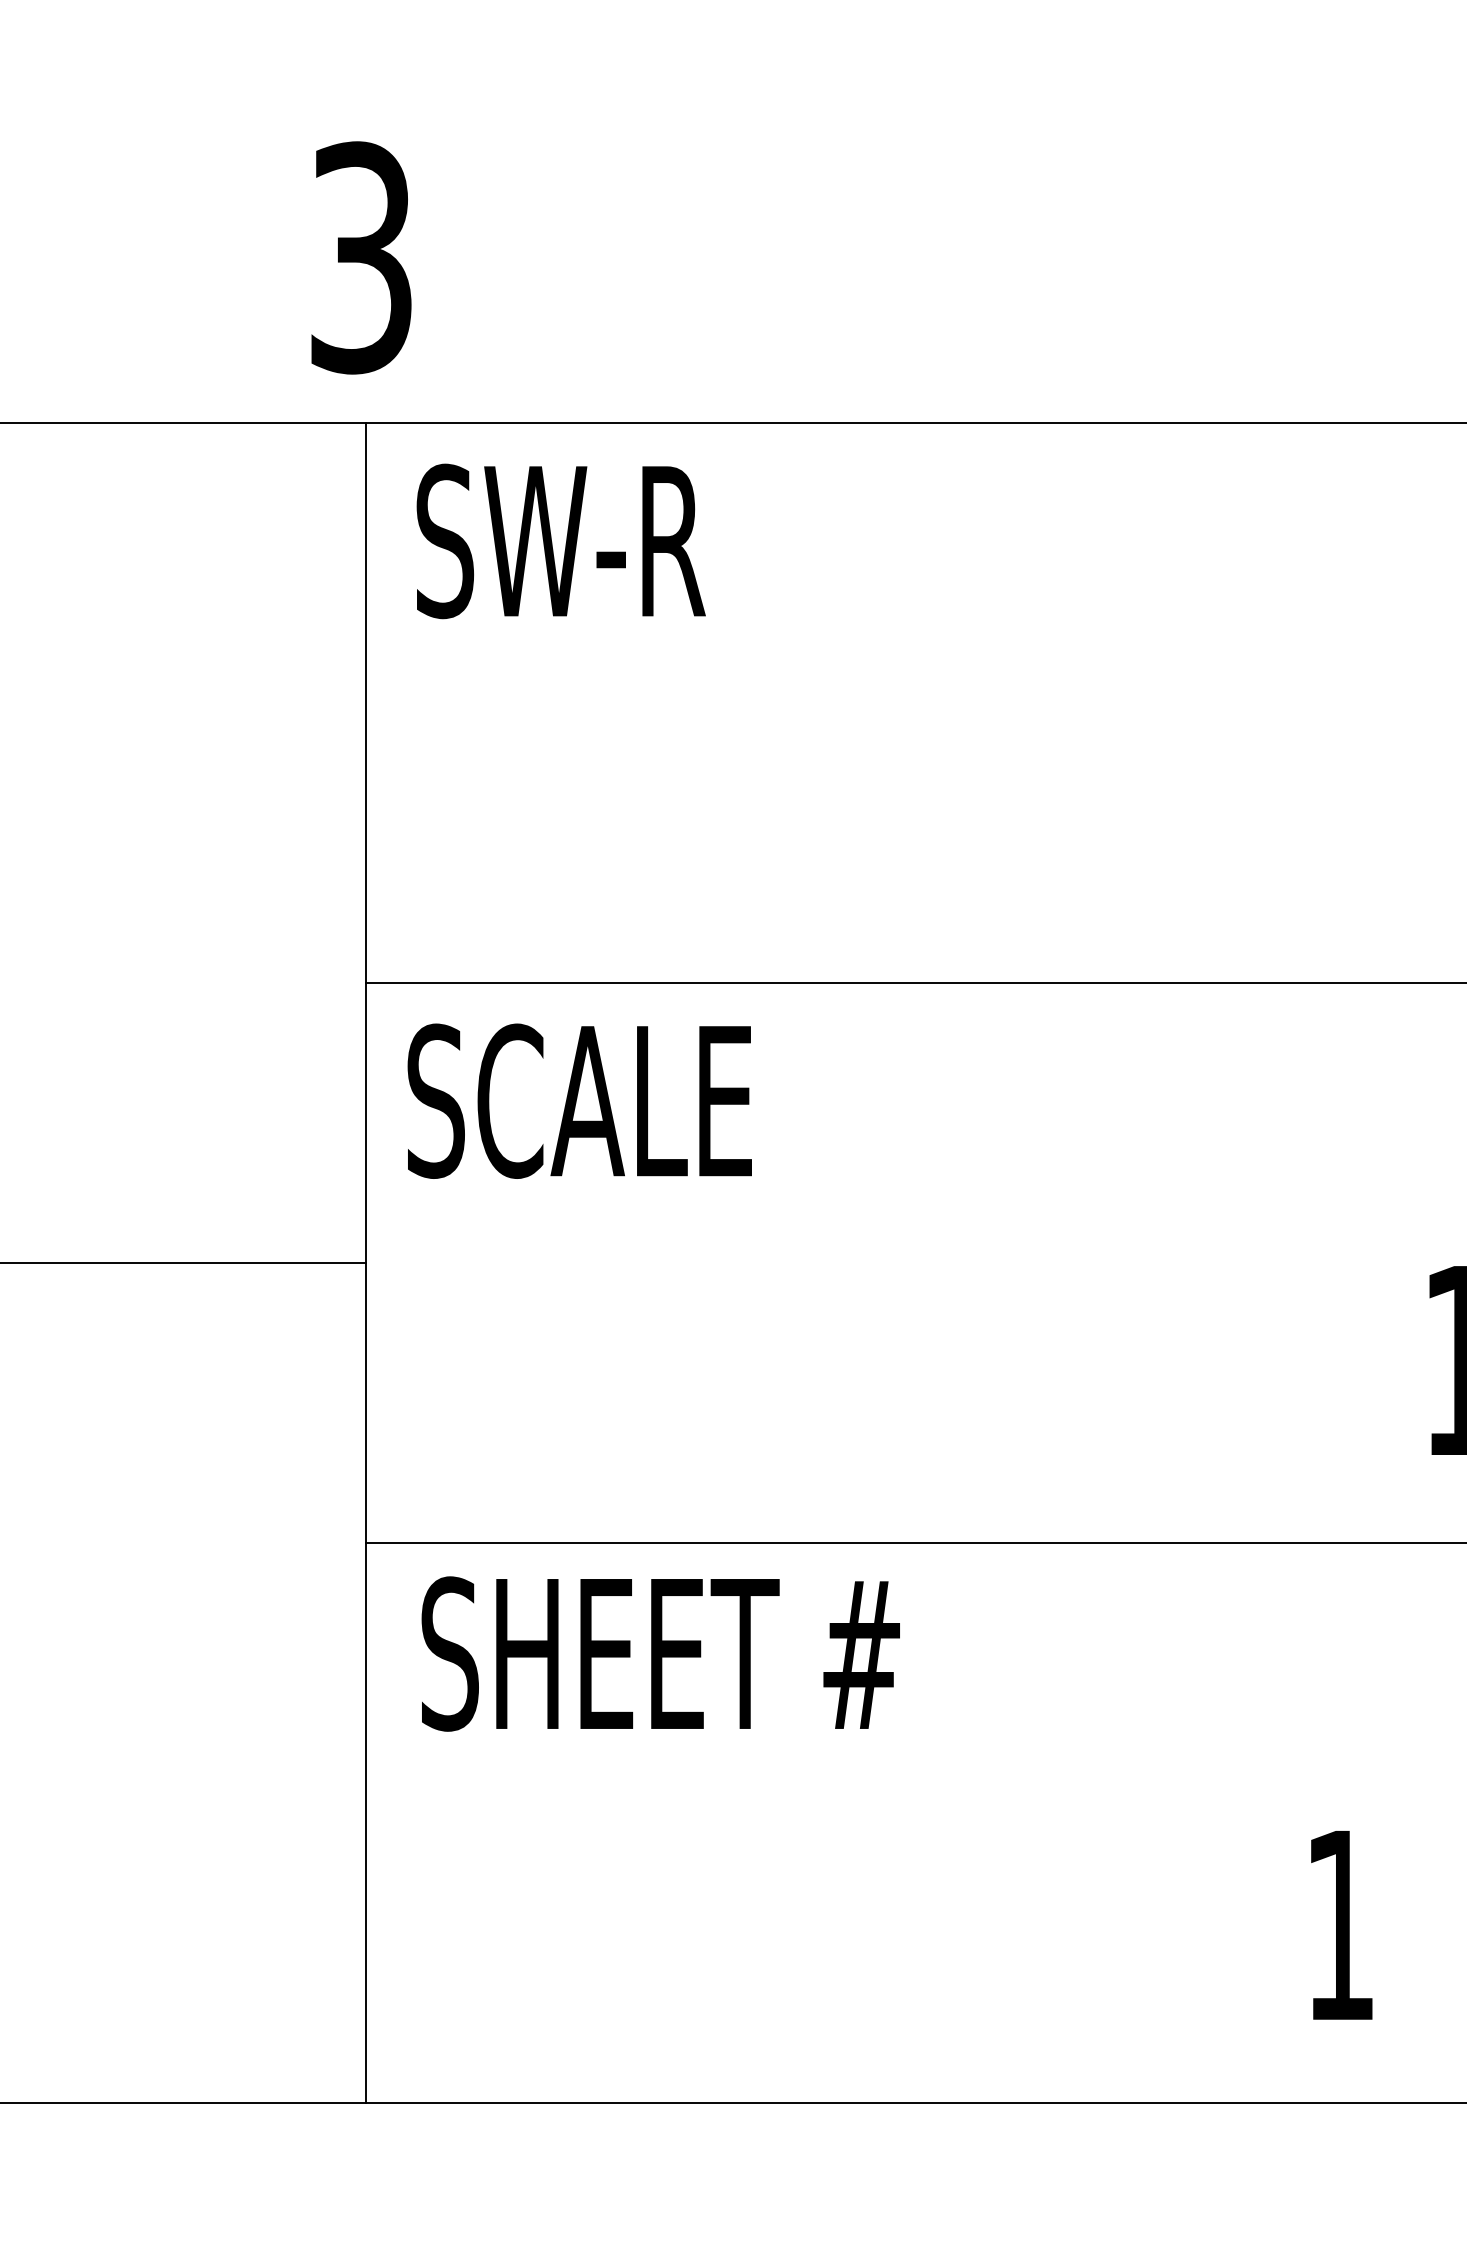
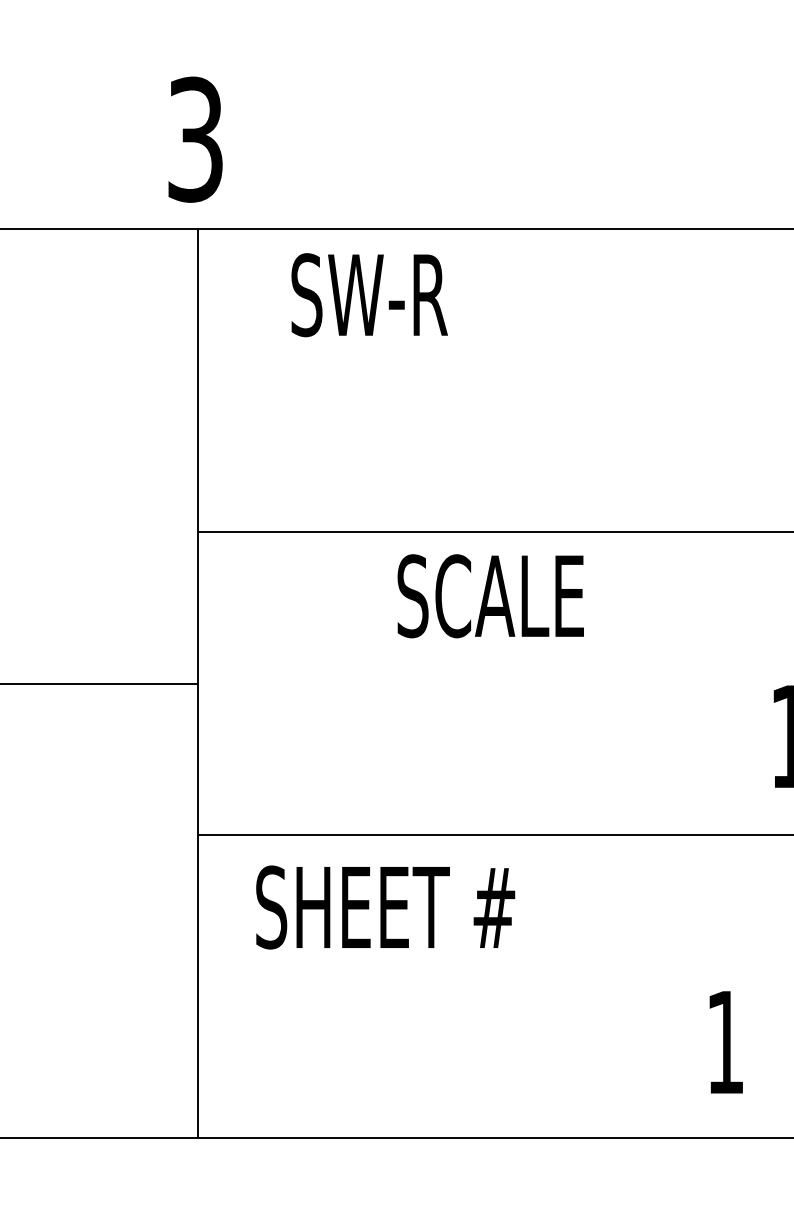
text: (560, 541) -> (369, 295), moved
text: (579, 1101) -> (490, 596), moved
text: (660, 1653) -> (385, 907), moved

